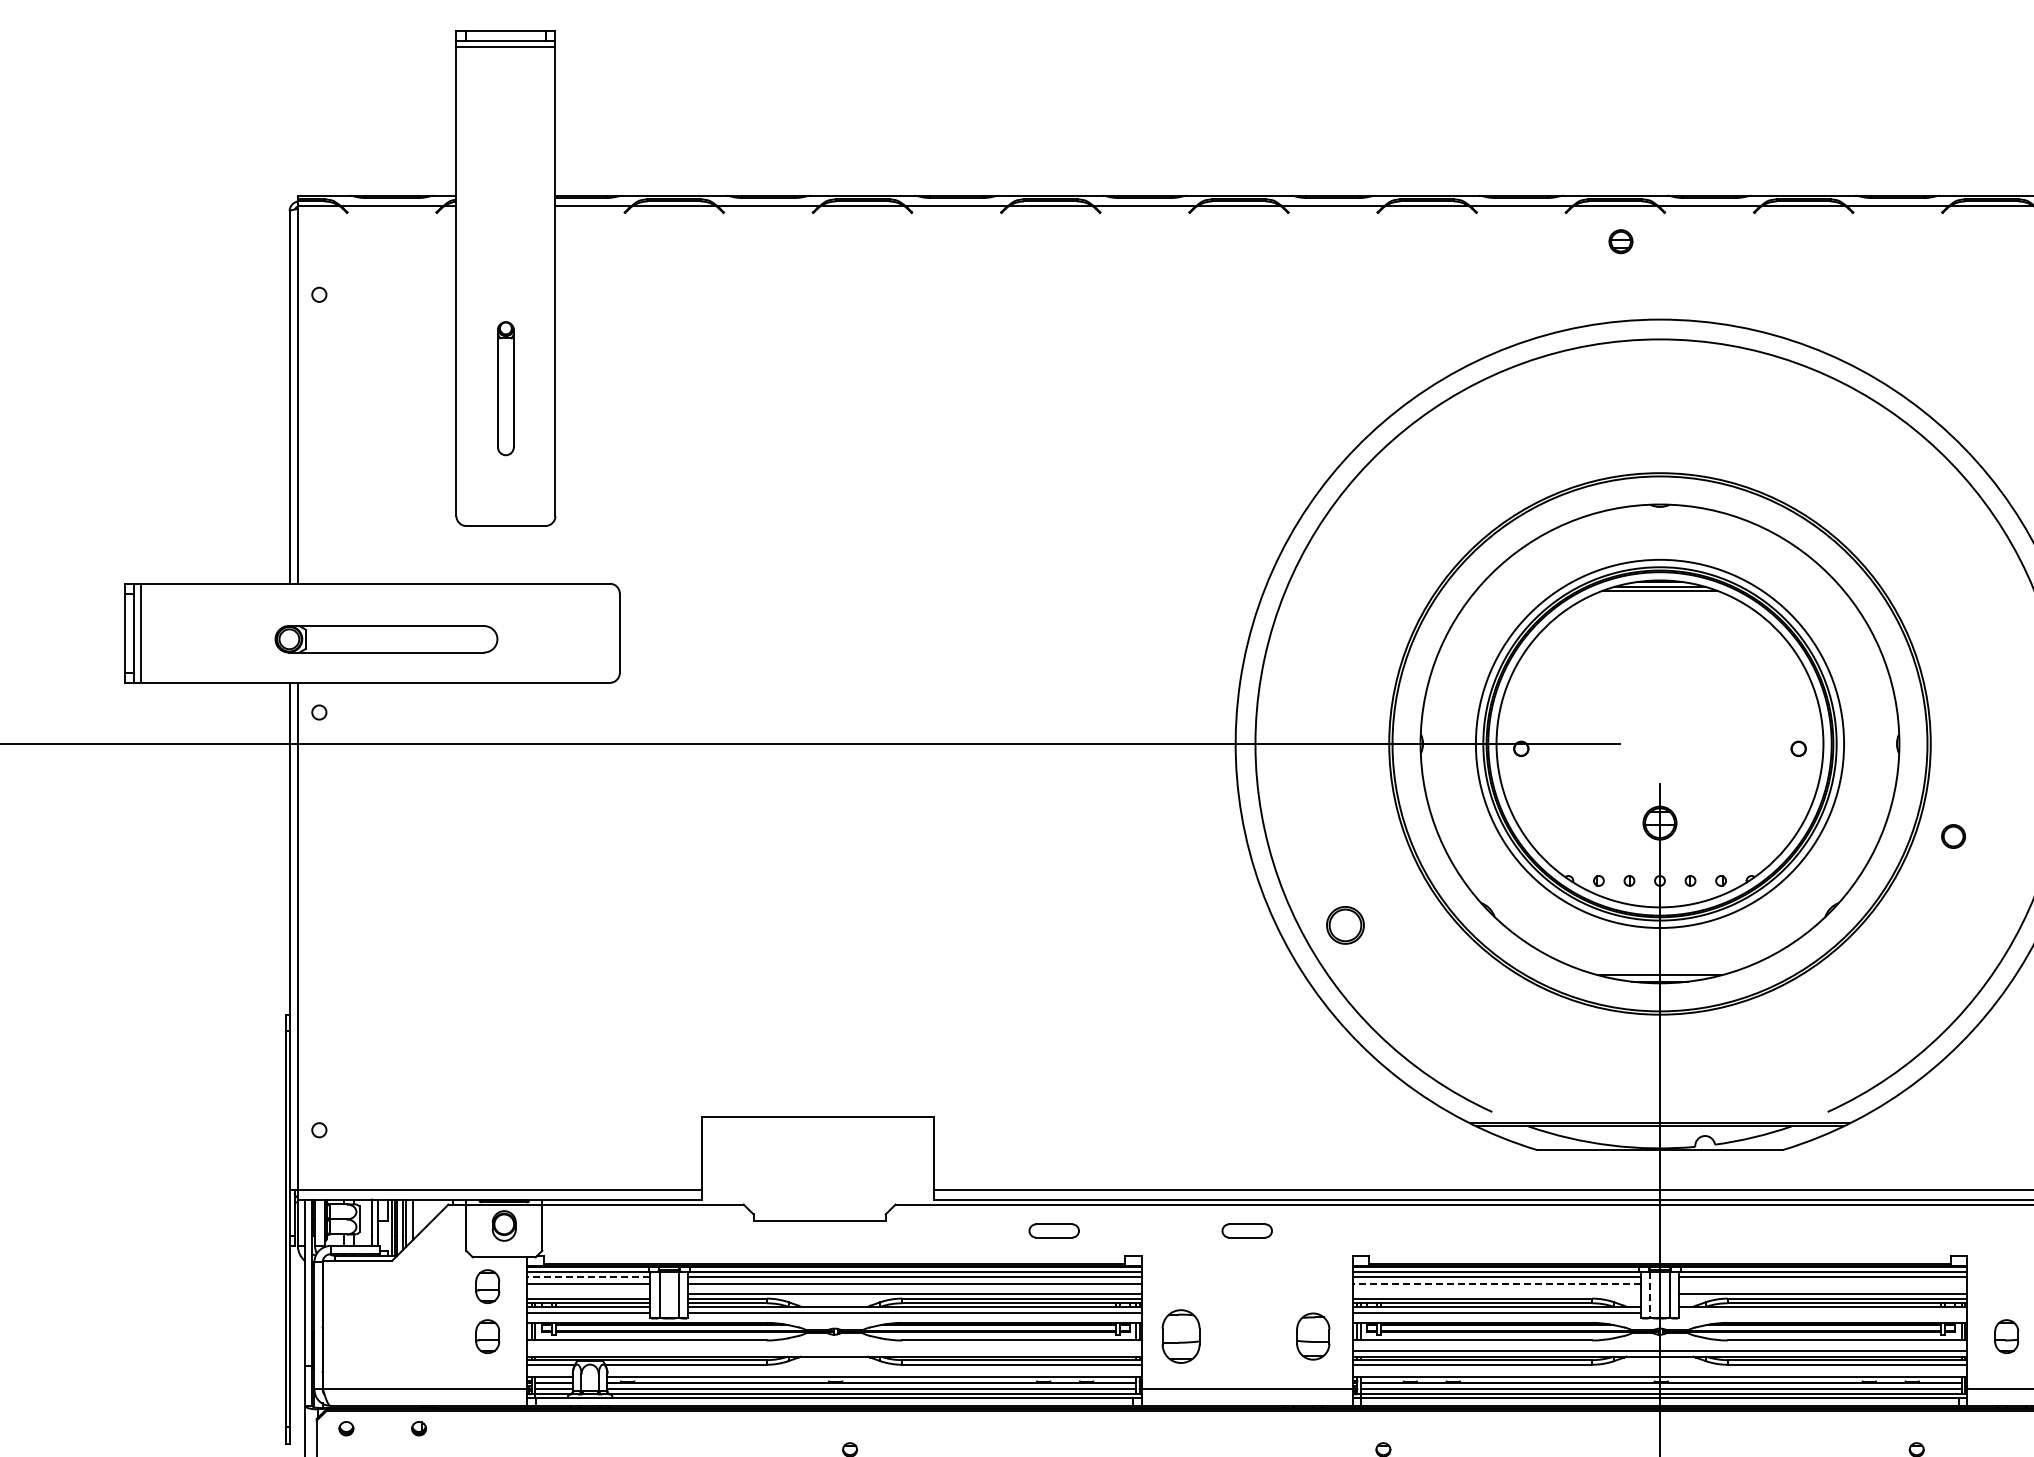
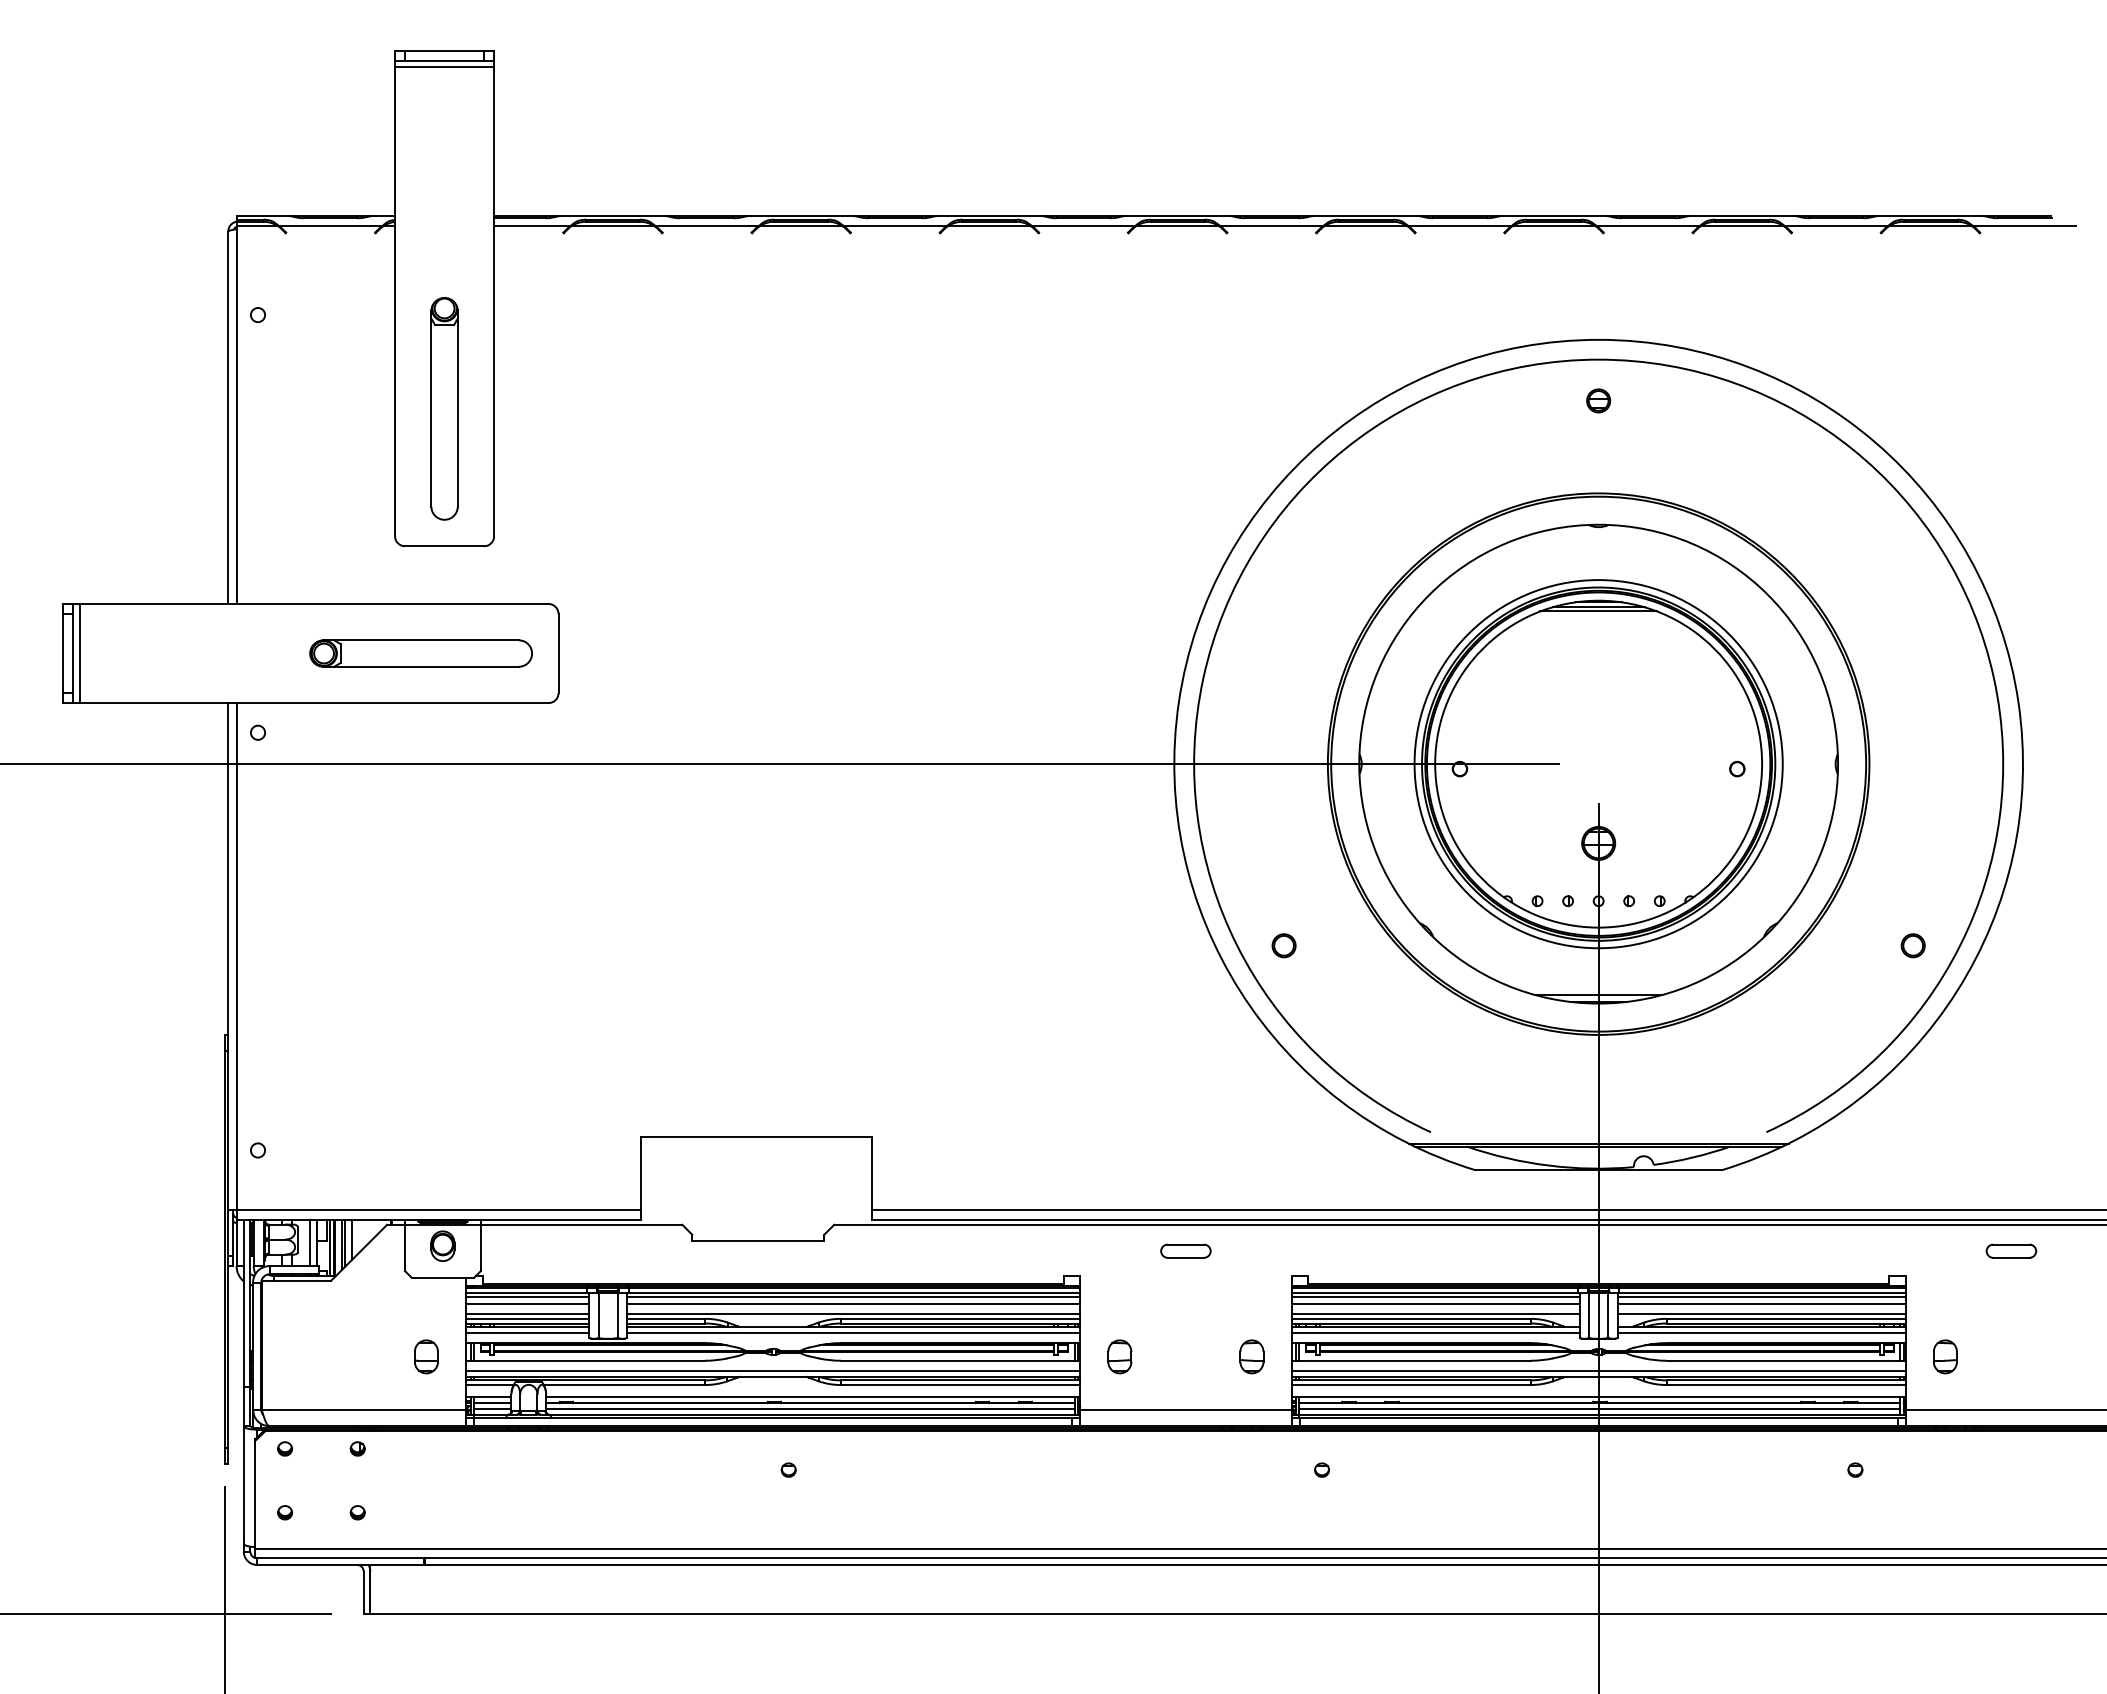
part: (1620, 241) -> (1598, 400), moved
part: (505, 388) -> (444, 408), size x1.67
part: (385, 639) -> (420, 653), moved
part: (1952, 836) -> (1912, 945), moved
part: (1344, 925) -> (1283, 945), size x0.62
part: (1053, 1230) -> (992, 1250), removed
line: (588, 1277) -> (527, 1297), dashed -> solid
line: (1496, 1284) -> (1435, 1304), dashed -> solid
line: (1822, 1284) -> (1761, 1304), added
part: (487, 1286) -> (426, 1306), removed
line: (588, 1293) -> (527, 1313), added
line: (1496, 1293) -> (1435, 1313), added
line: (1650, 1295) -> (1589, 1315), dashed -> solid
line: (1822, 1312) -> (1761, 1332), added
part: (1180, 1336) -> (1119, 1356), size x0.62
part: (1312, 1336) -> (1251, 1356), size x0.71
line: (834, 1351) -> (773, 1371), added

